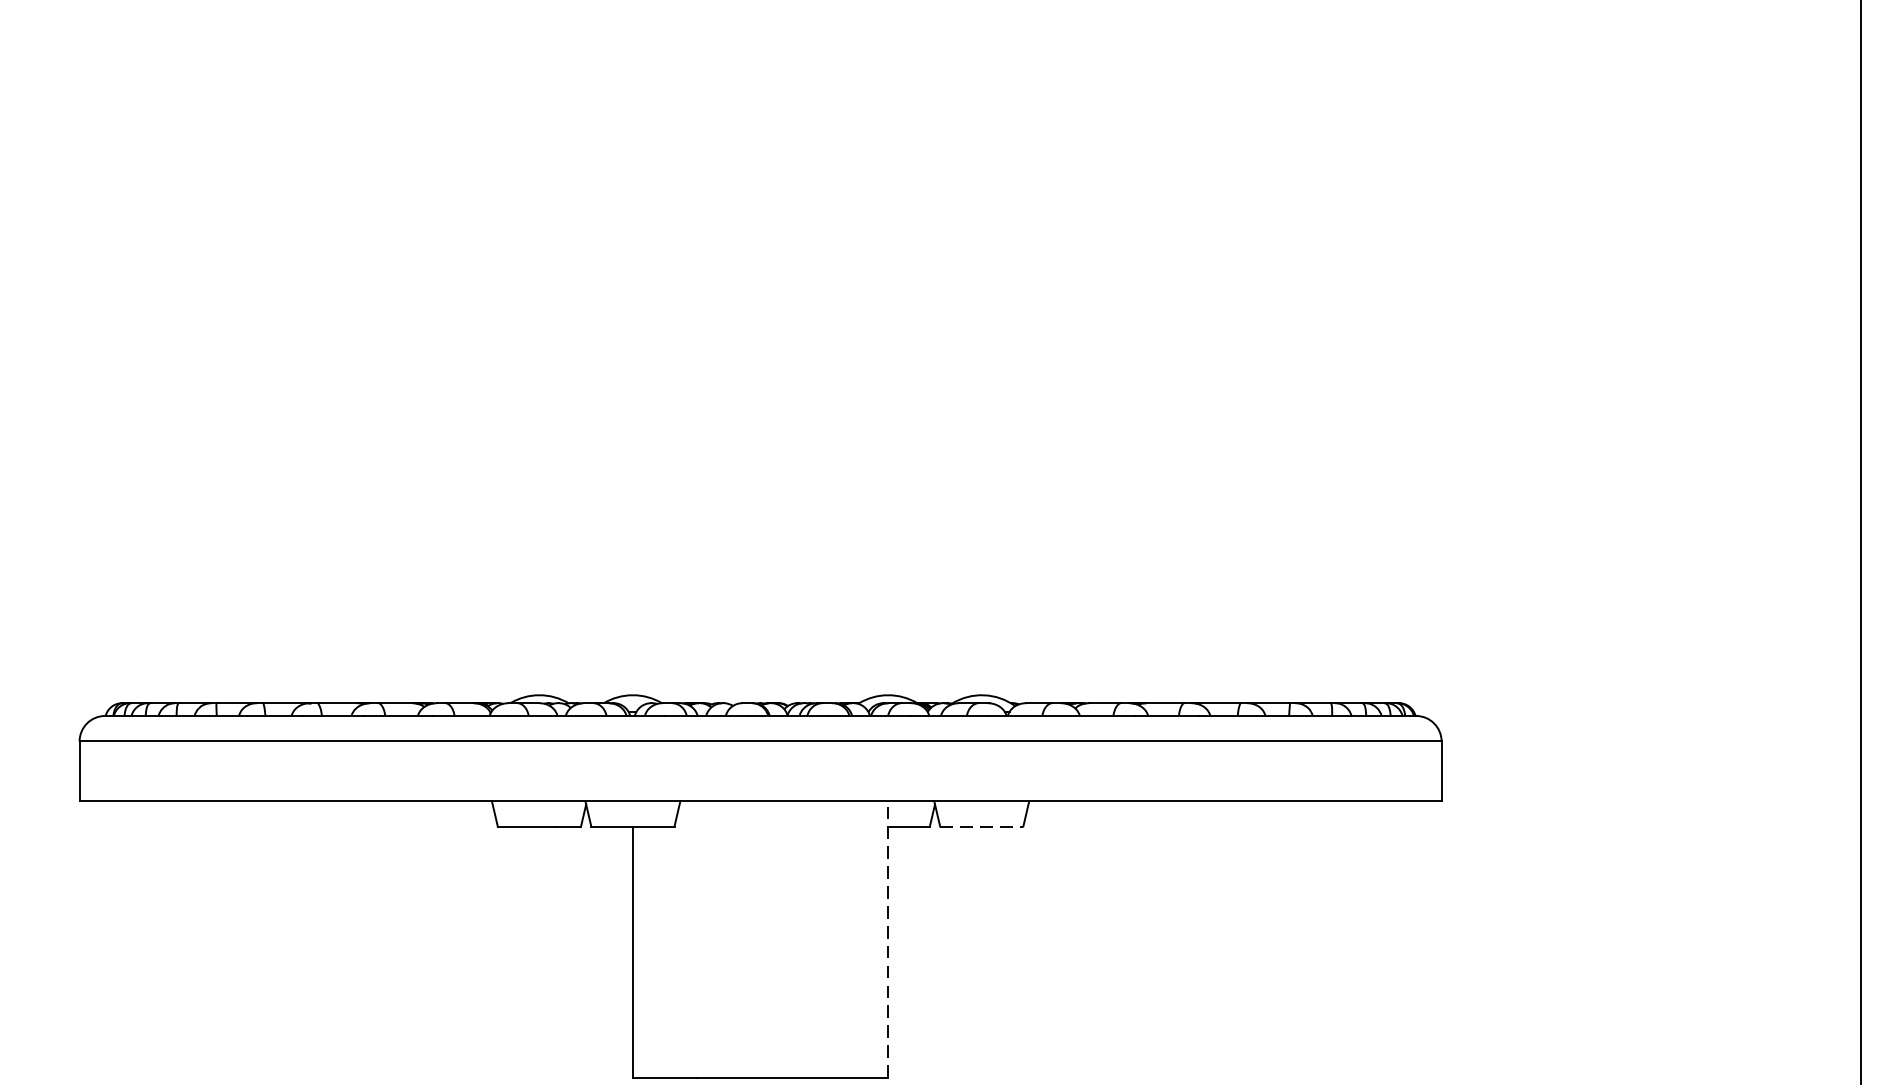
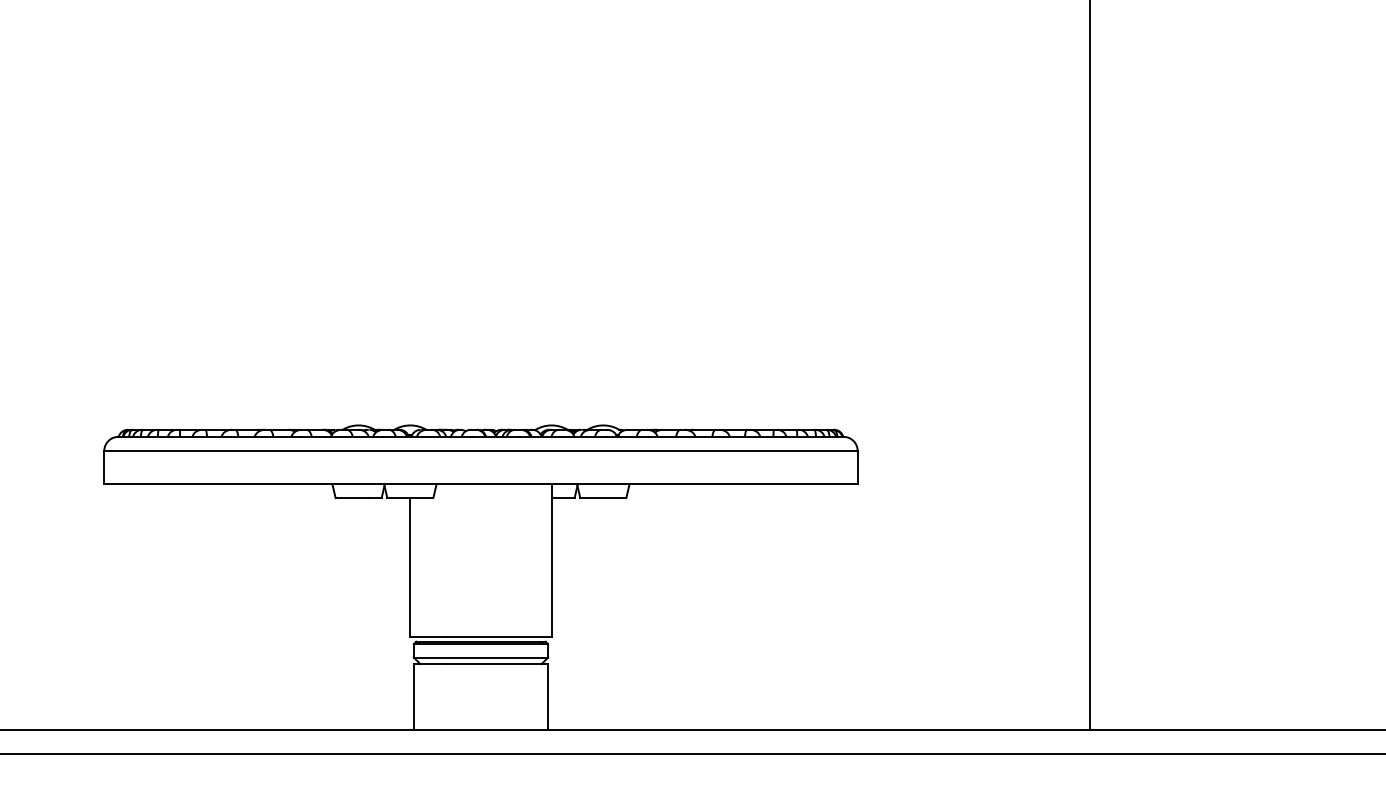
line: (982, 827) -> (603, 498), dashed -> solid
line: (888, 939) -> (551, 560), dashed -> solid

